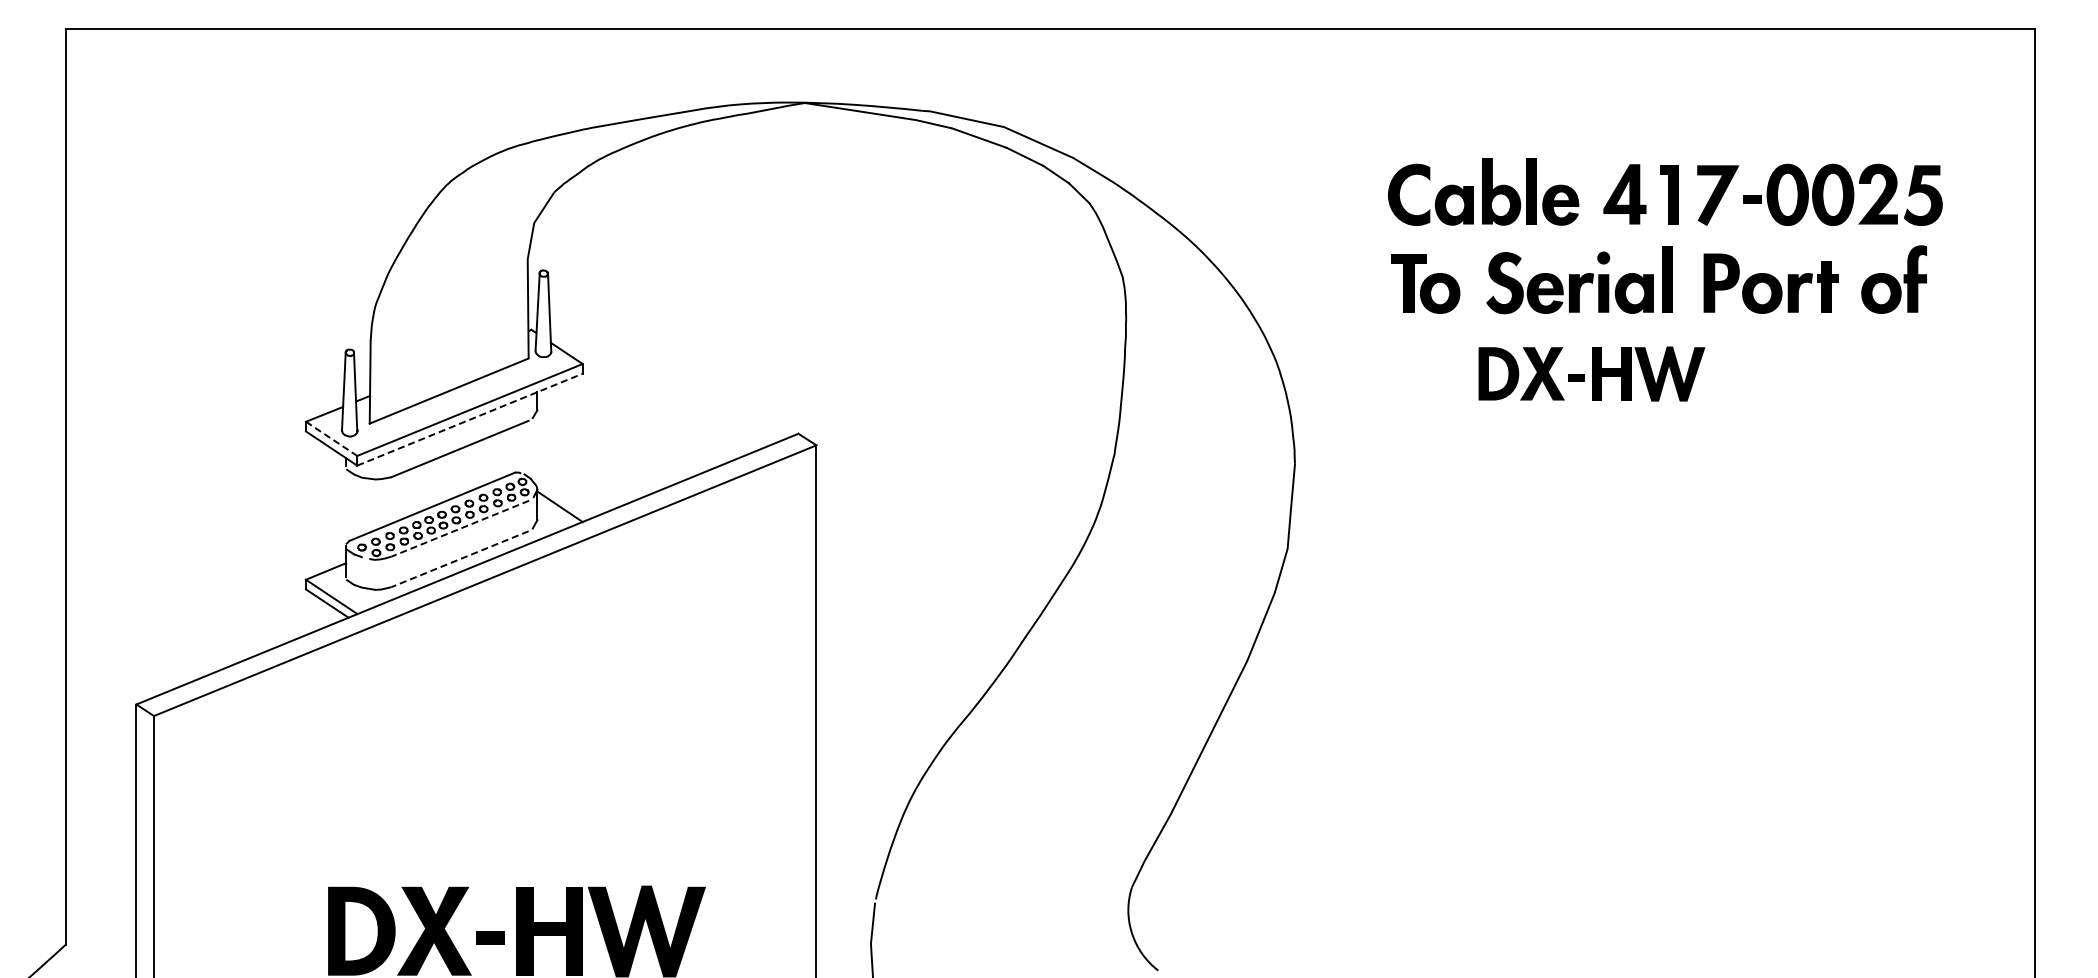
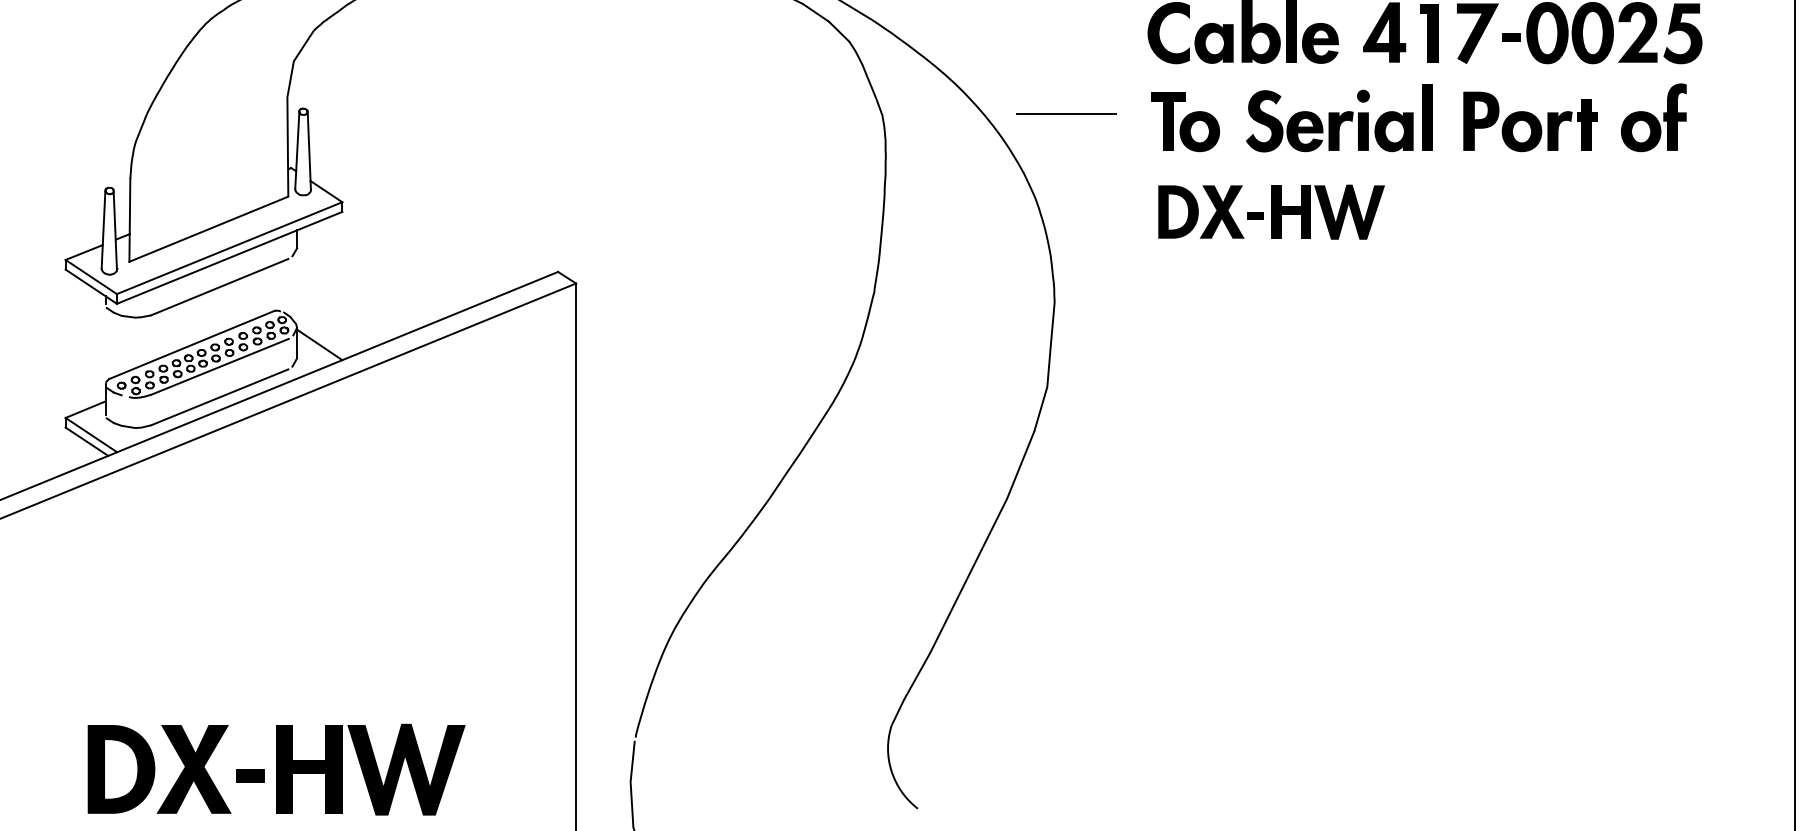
line: (1306, 275) -> (1066, 113), added
part: (1591, 373) -> (1271, 211), moved
line: (469, 419) -> (229, 257), dashed -> solid
line: (331, 438) -> (91, 276), dashed -> solid
line: (459, 528) -> (219, 366), dashed -> solid
line: (459, 559) -> (219, 397), dashed -> solid

